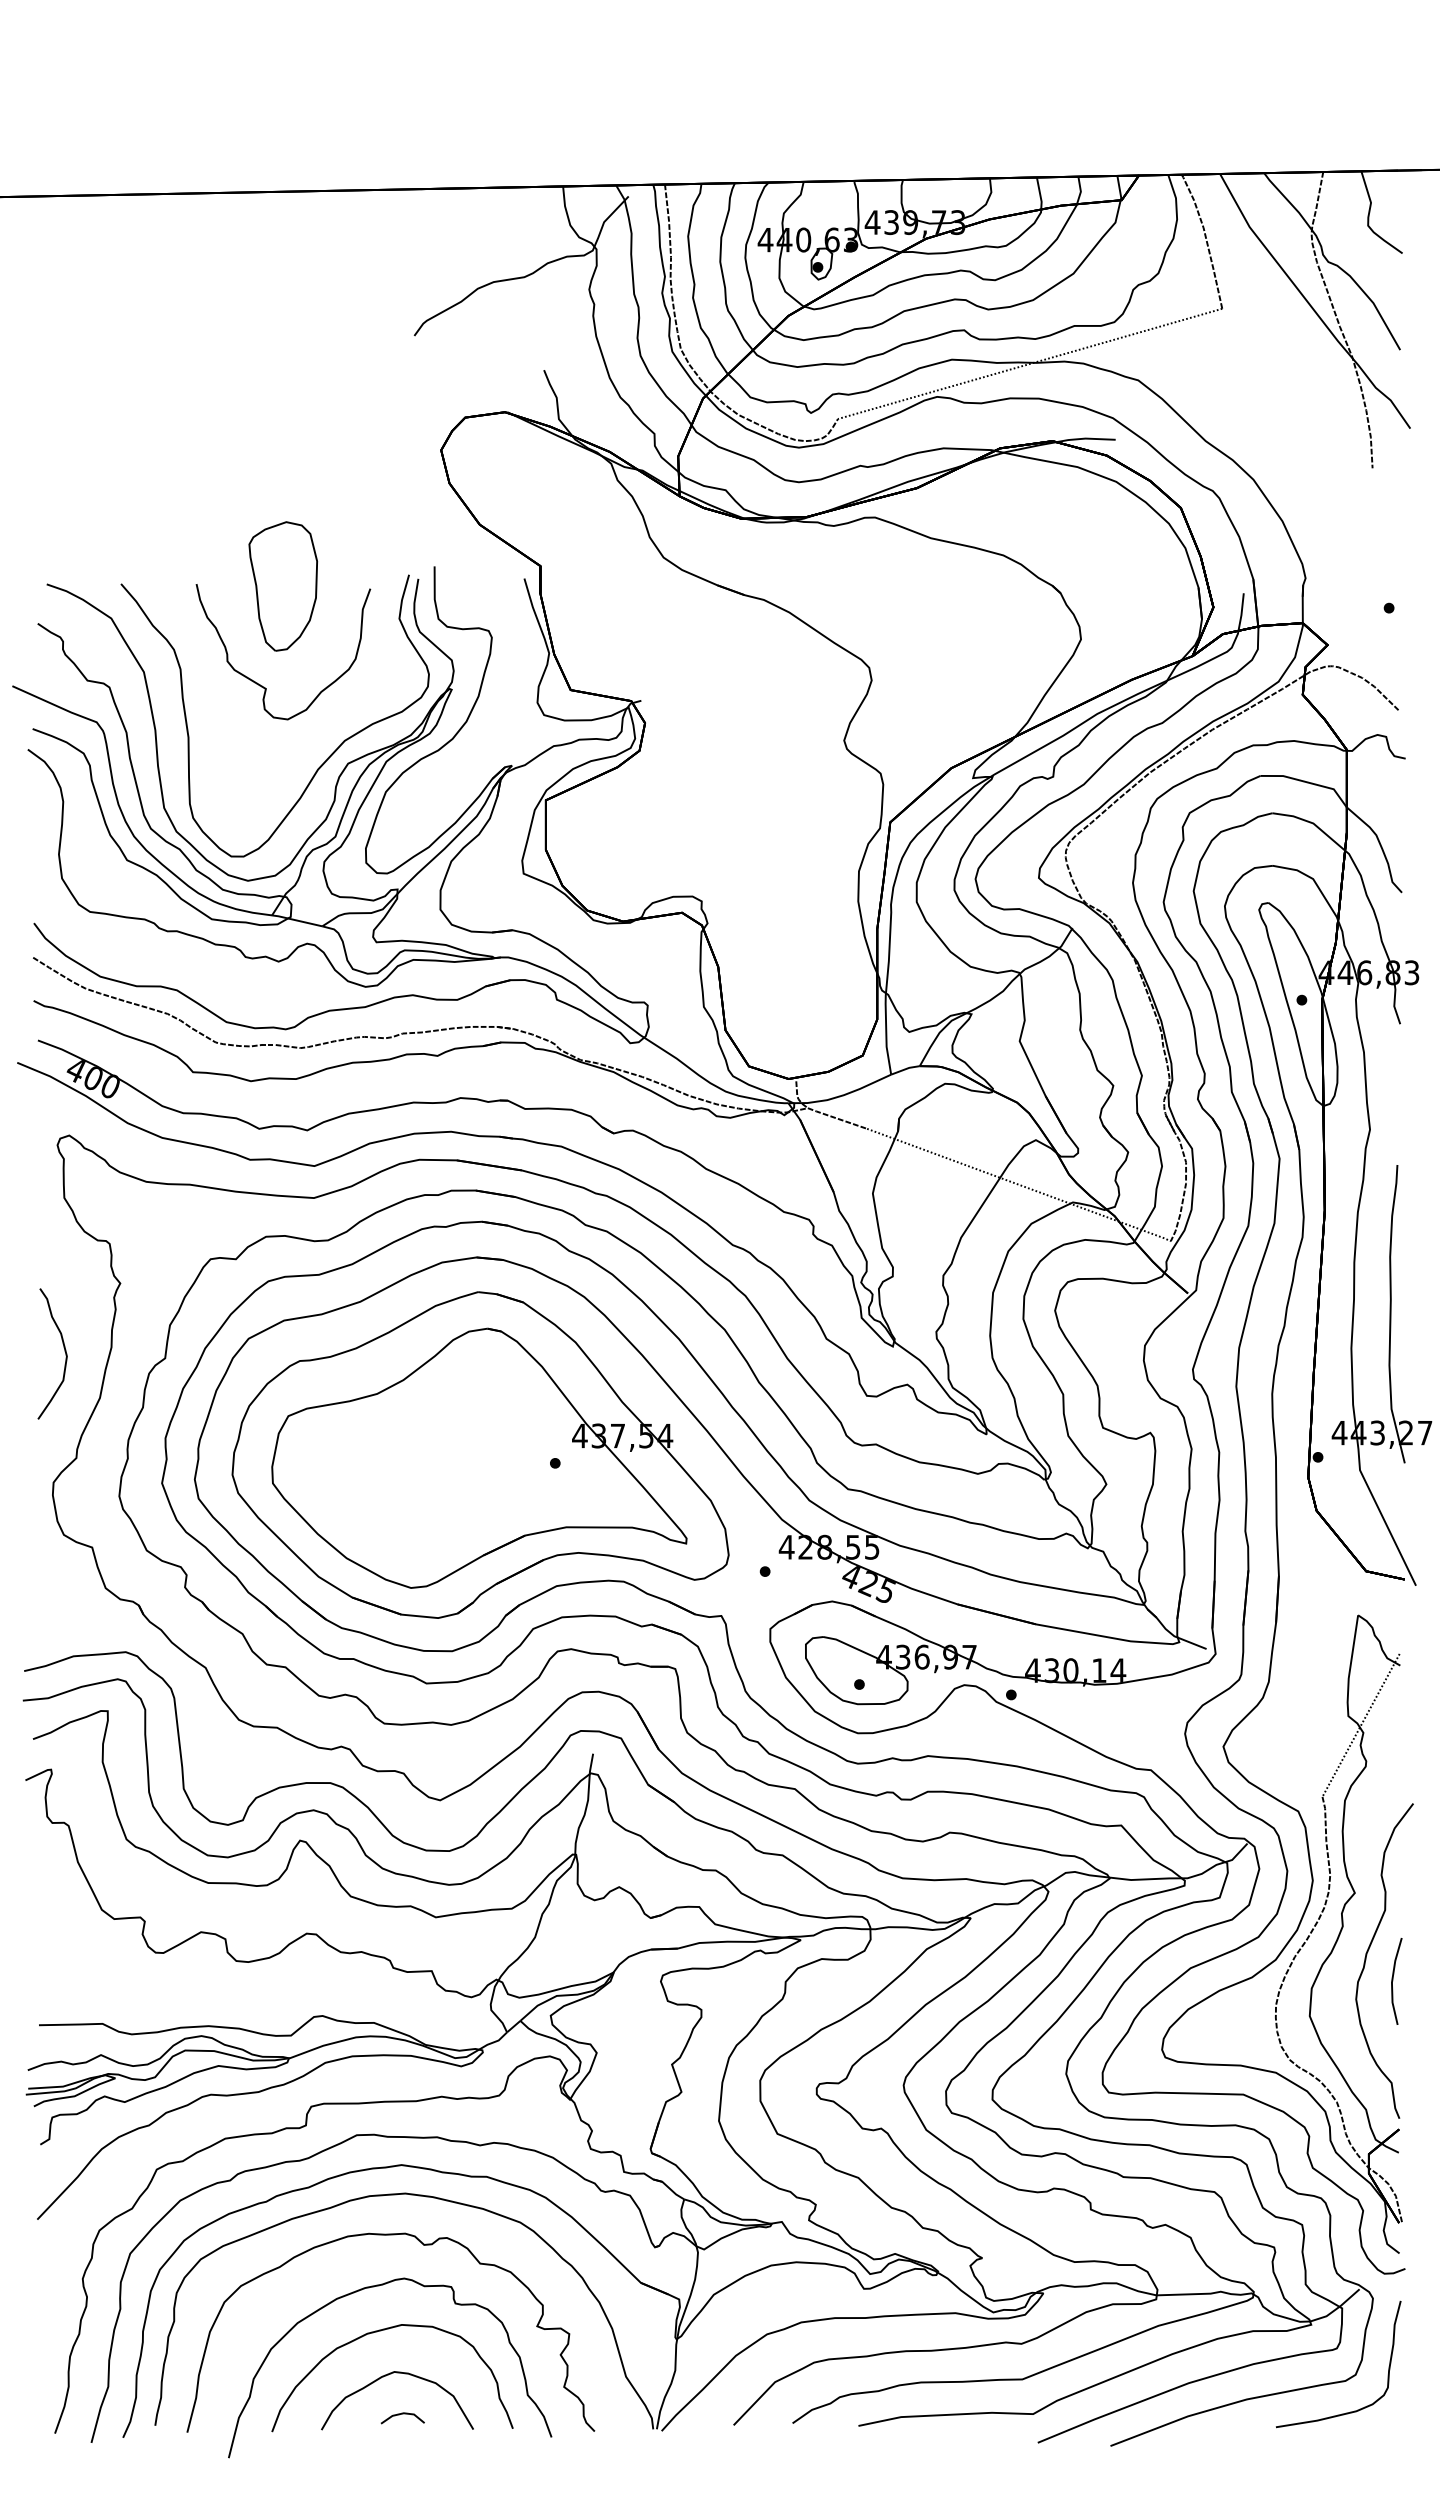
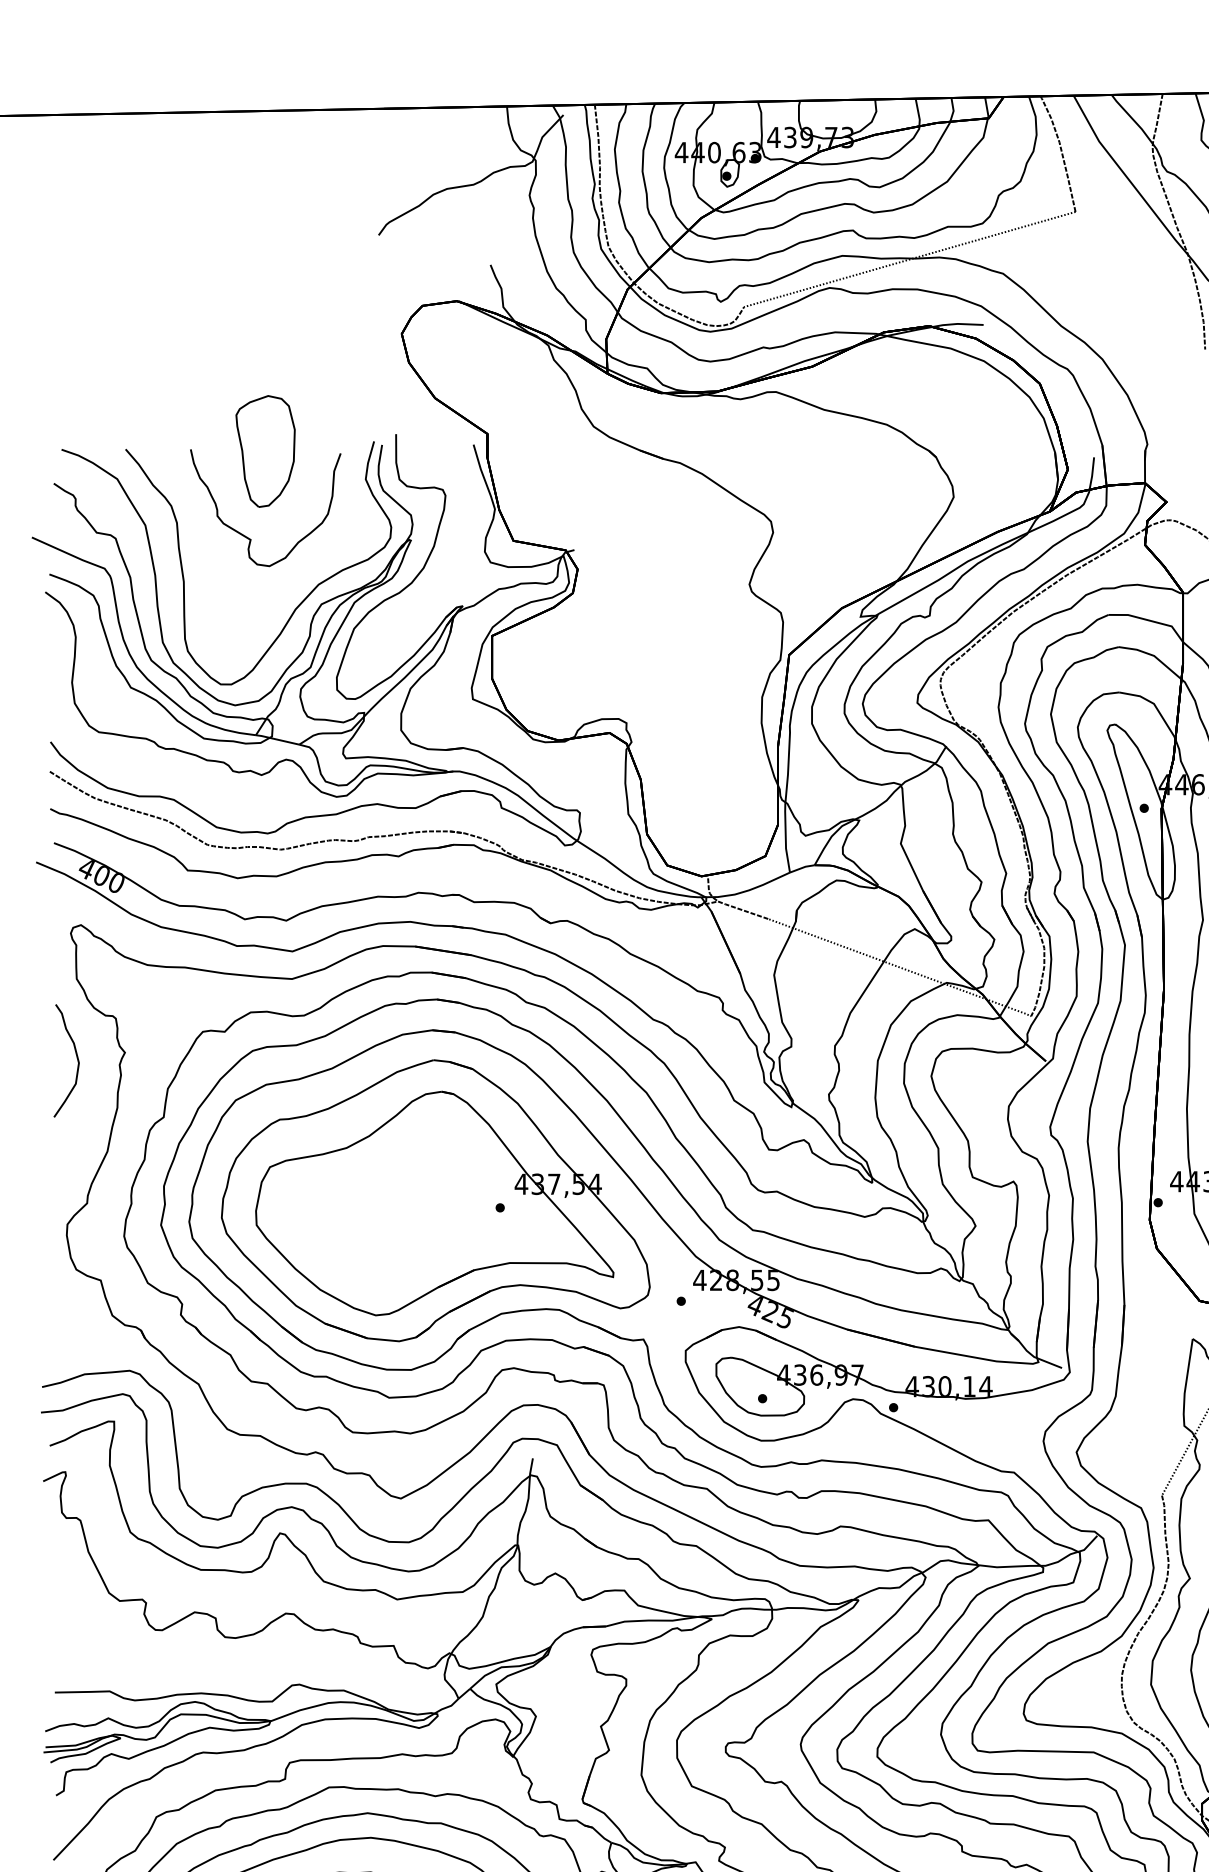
curve: (64, 1351) -> (76, 1058), moved

